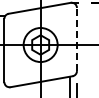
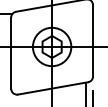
line: (76, 39) -> (92, 40), dashed -> solid

